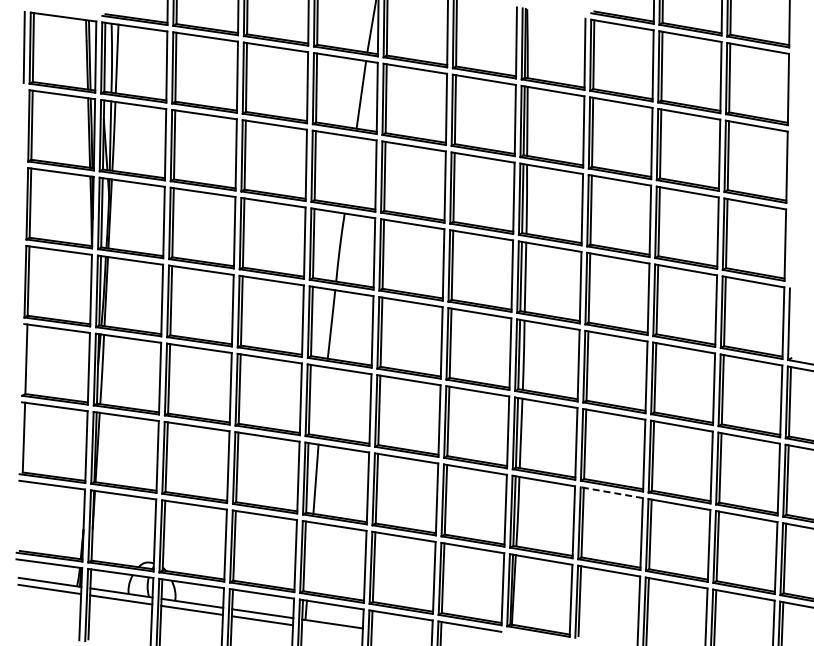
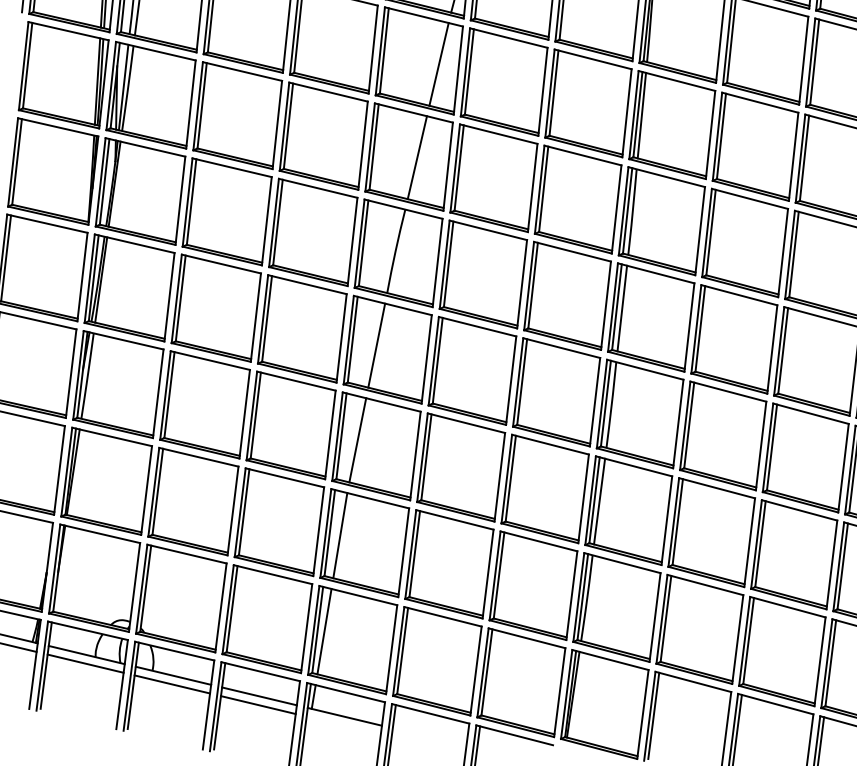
line: (350, 171) -> (417, 158), added
line: (322, 401) -> (356, 440), added
line: (611, 492) -> (705, 584), dashed -> solid
line: (309, 556) -> (323, 630), added

